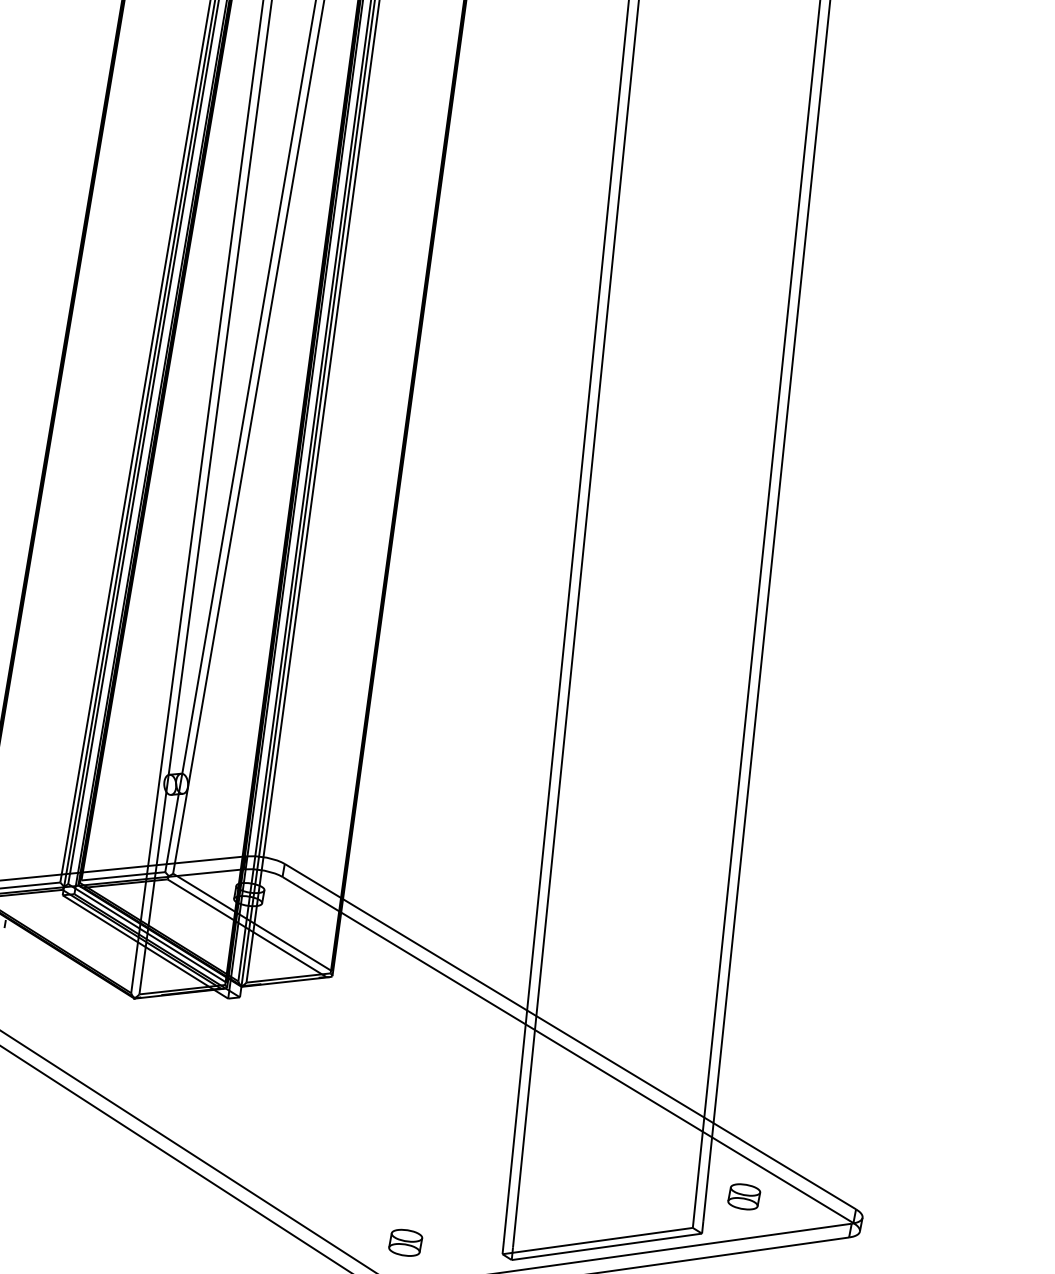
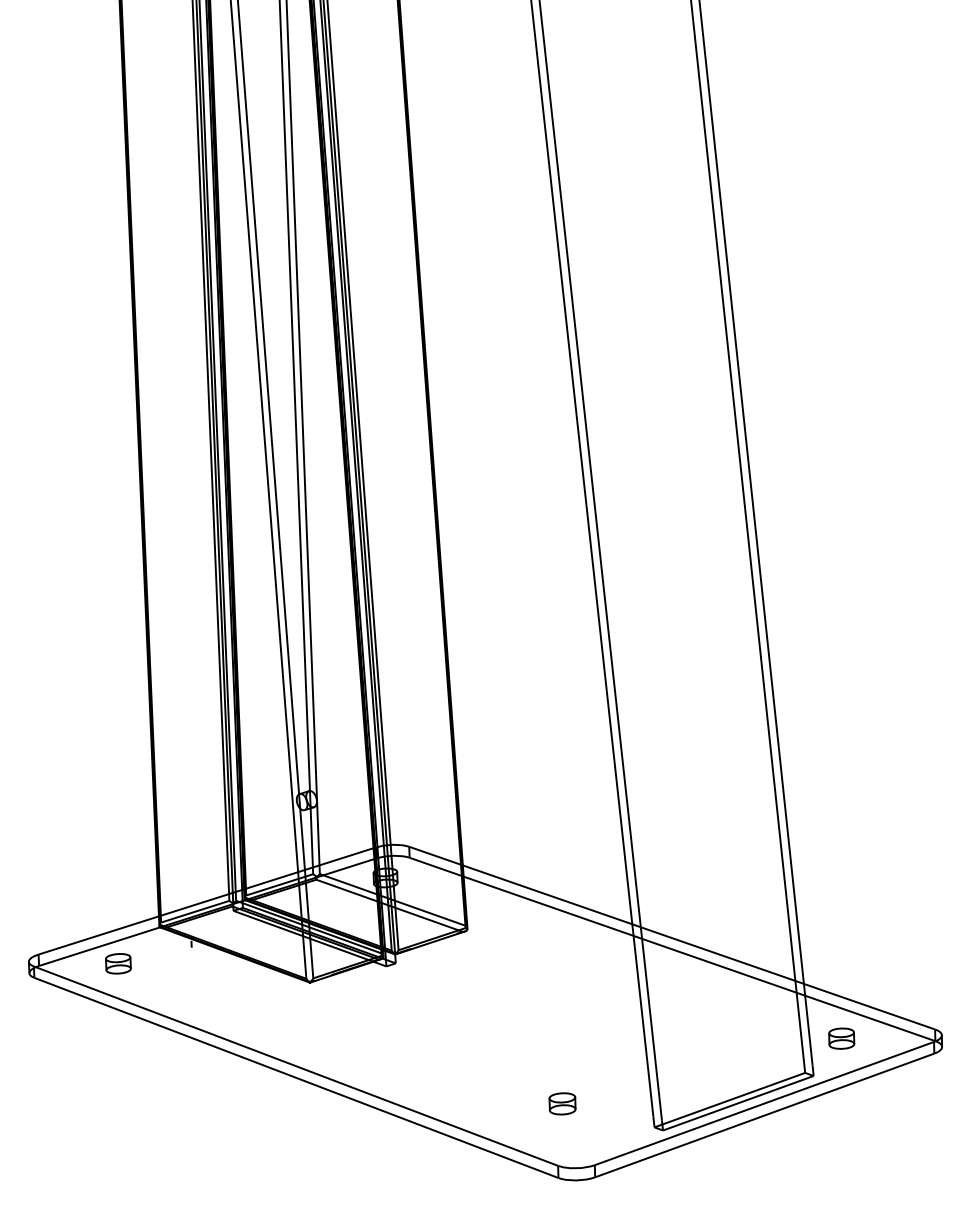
part: (405, 1242) -> (562, 1103), moved

